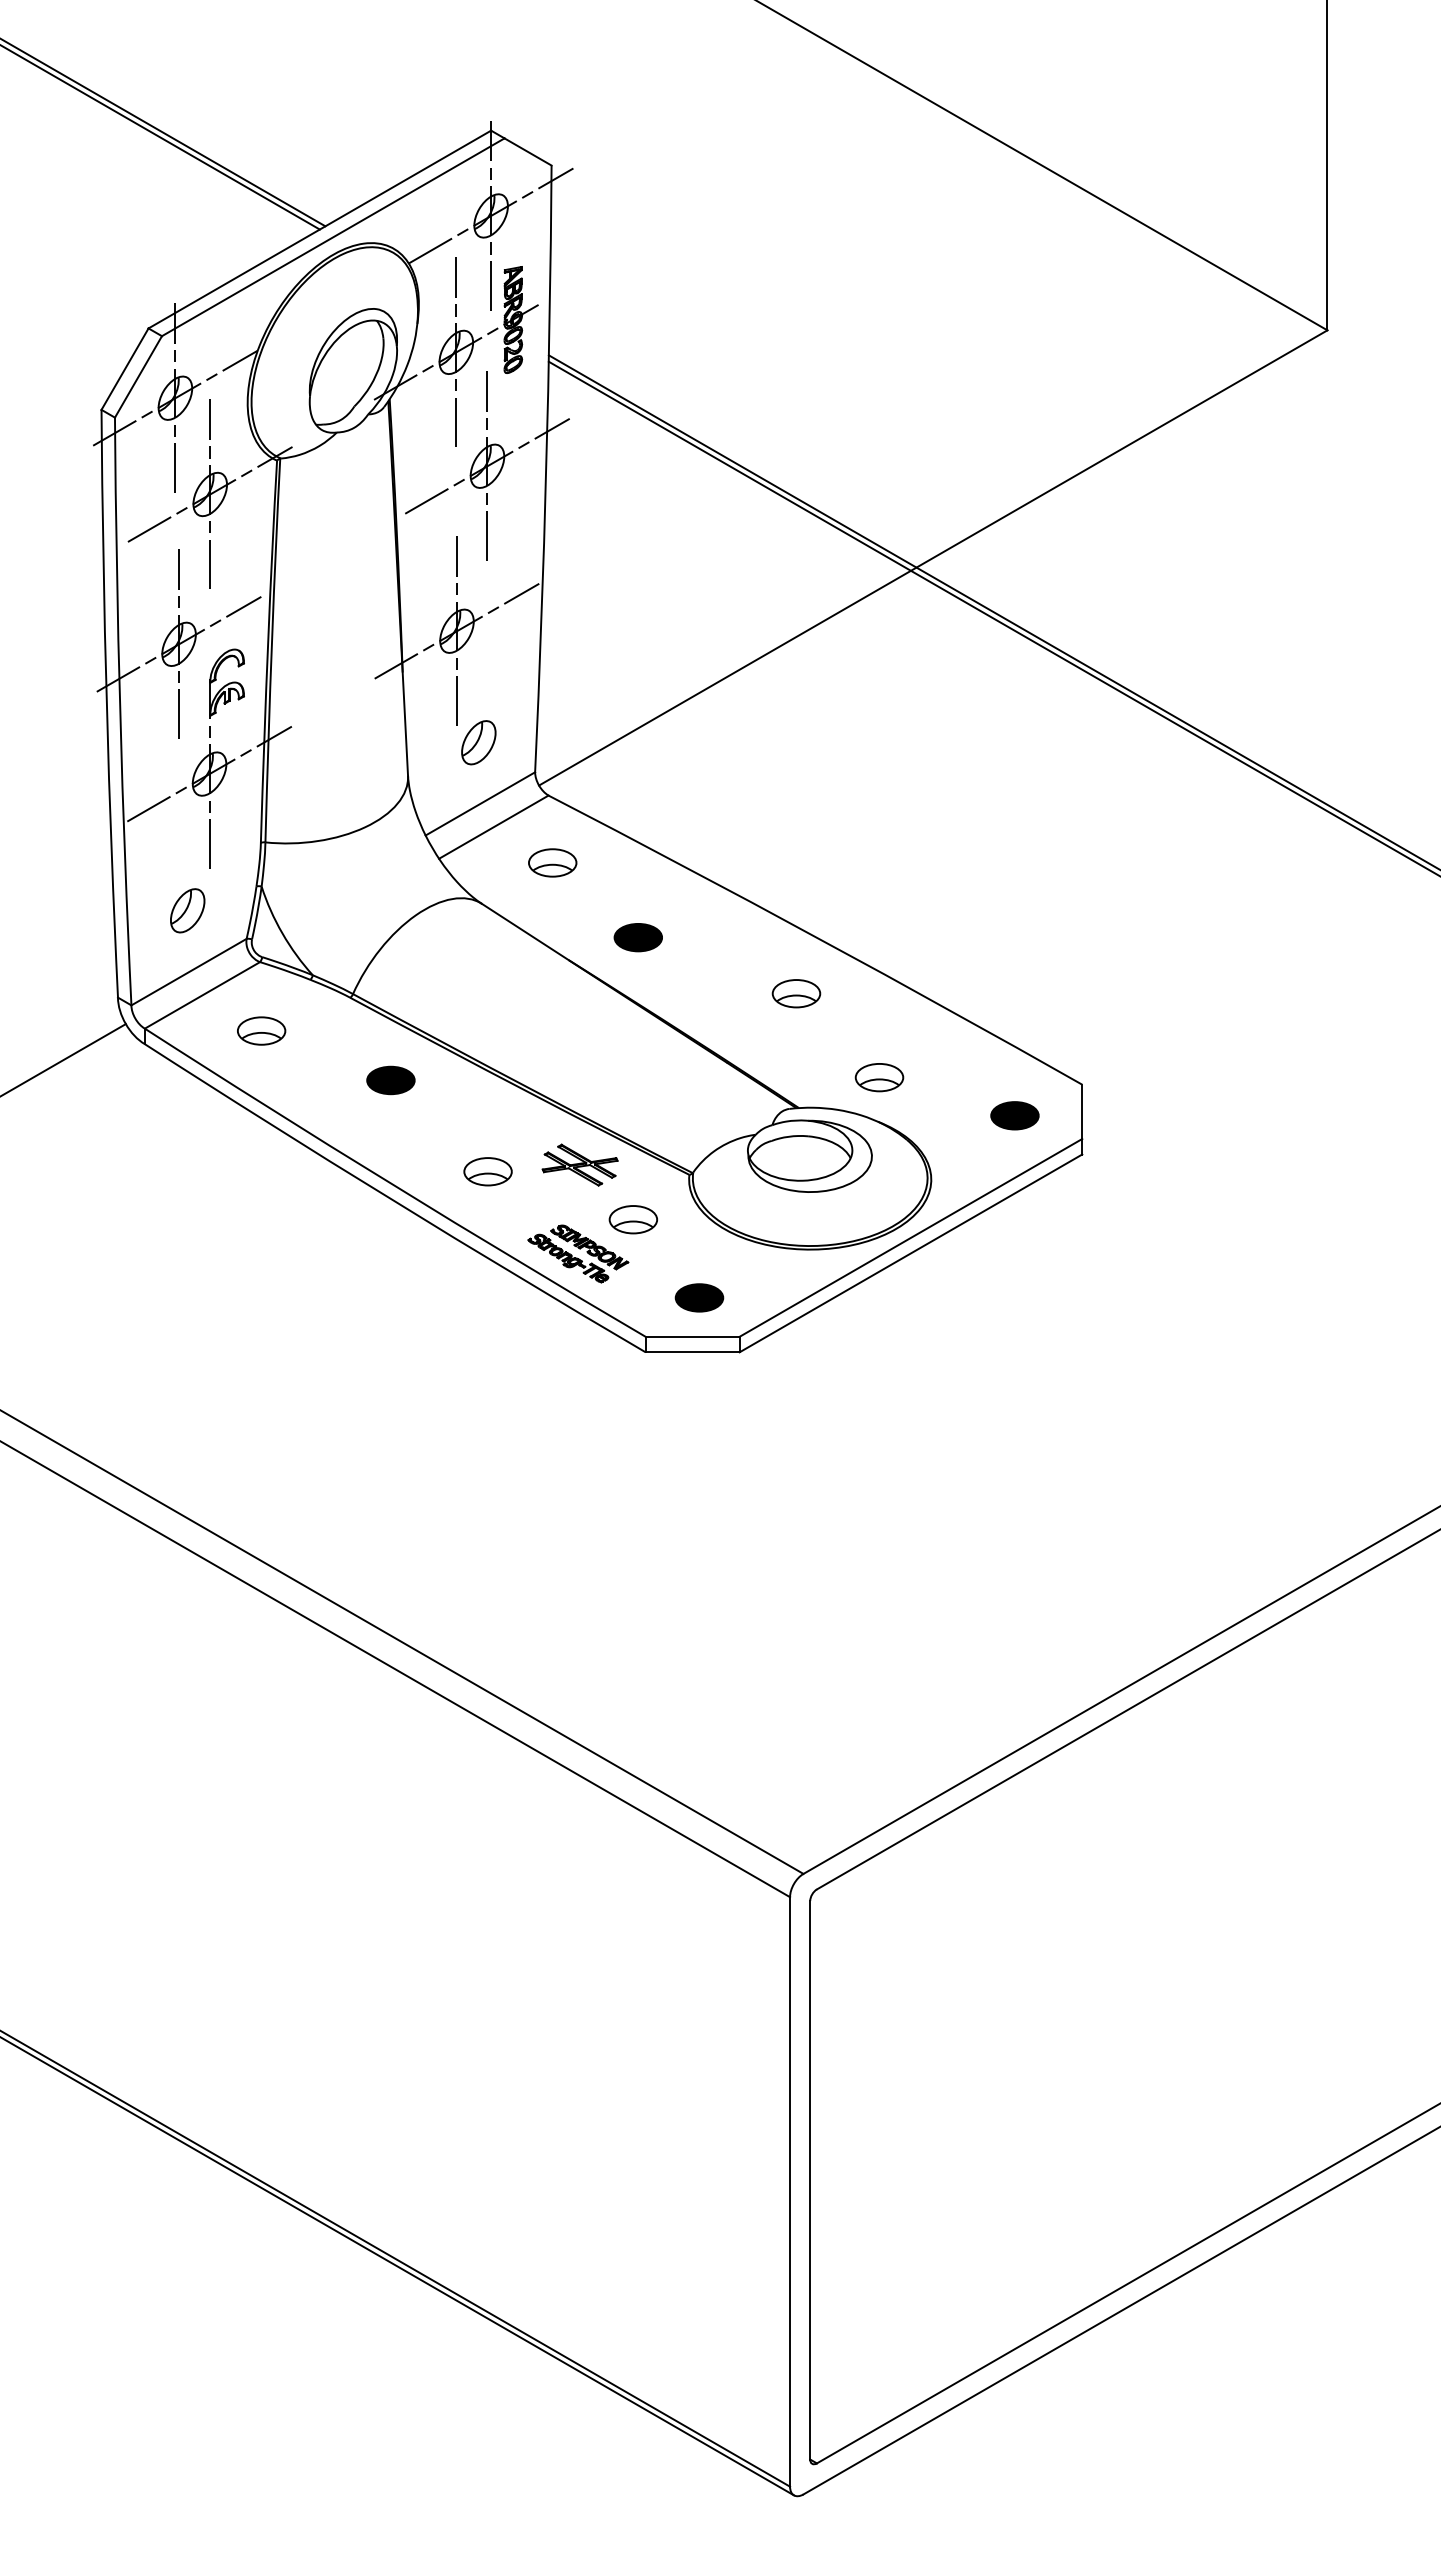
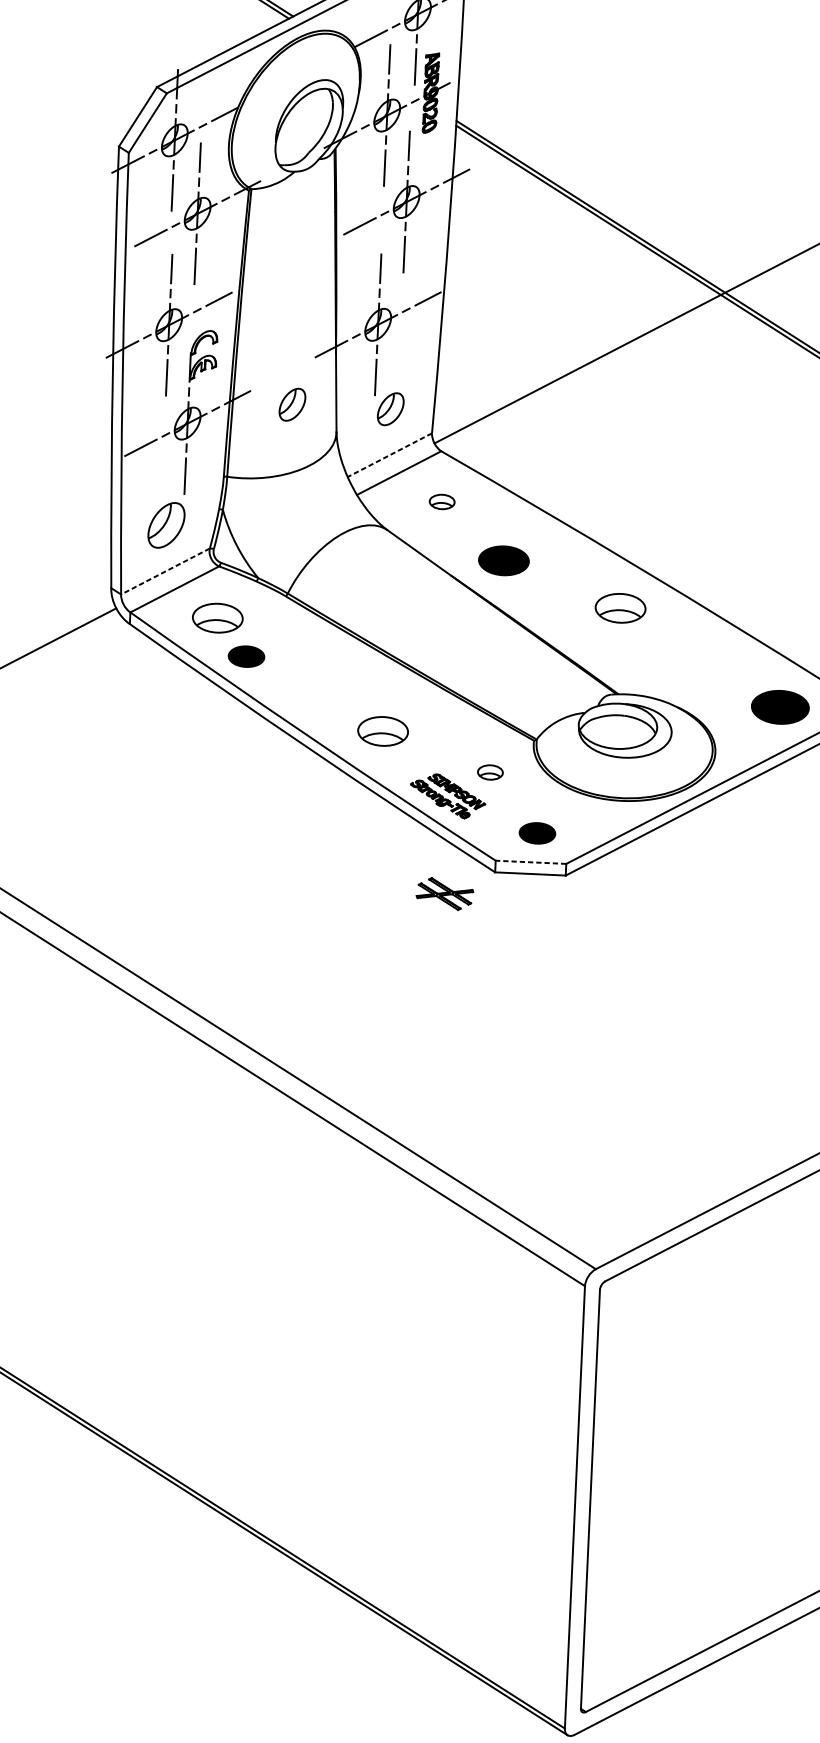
part: (347, 742) -> (292, 404), added
line: (479, 804) -> (389, 455), solid -> dashed
part: (552, 862) -> (441, 501), size x0.7
part: (187, 910) -> (166, 525), size x1.4
part: (637, 937) -> (503, 560), size x1.4
line: (189, 972) -> (165, 571), solid -> dashed
part: (796, 993) -> (620, 608), size x1.4
part: (261, 1030) -> (217, 617), size x1.4
part: (879, 1077) -> (680, 674), removed
part: (390, 1080) -> (246, 656), moved
part: (1014, 1115) -> (780, 707), size x1.6
part: (579, 1164) -> (444, 893), moved
part: (487, 1171) -> (382, 731), size x1.4
part: (632, 1219) -> (489, 772), size x0.7
line: (692, 1336) -> (530, 862), solid -> dashed

